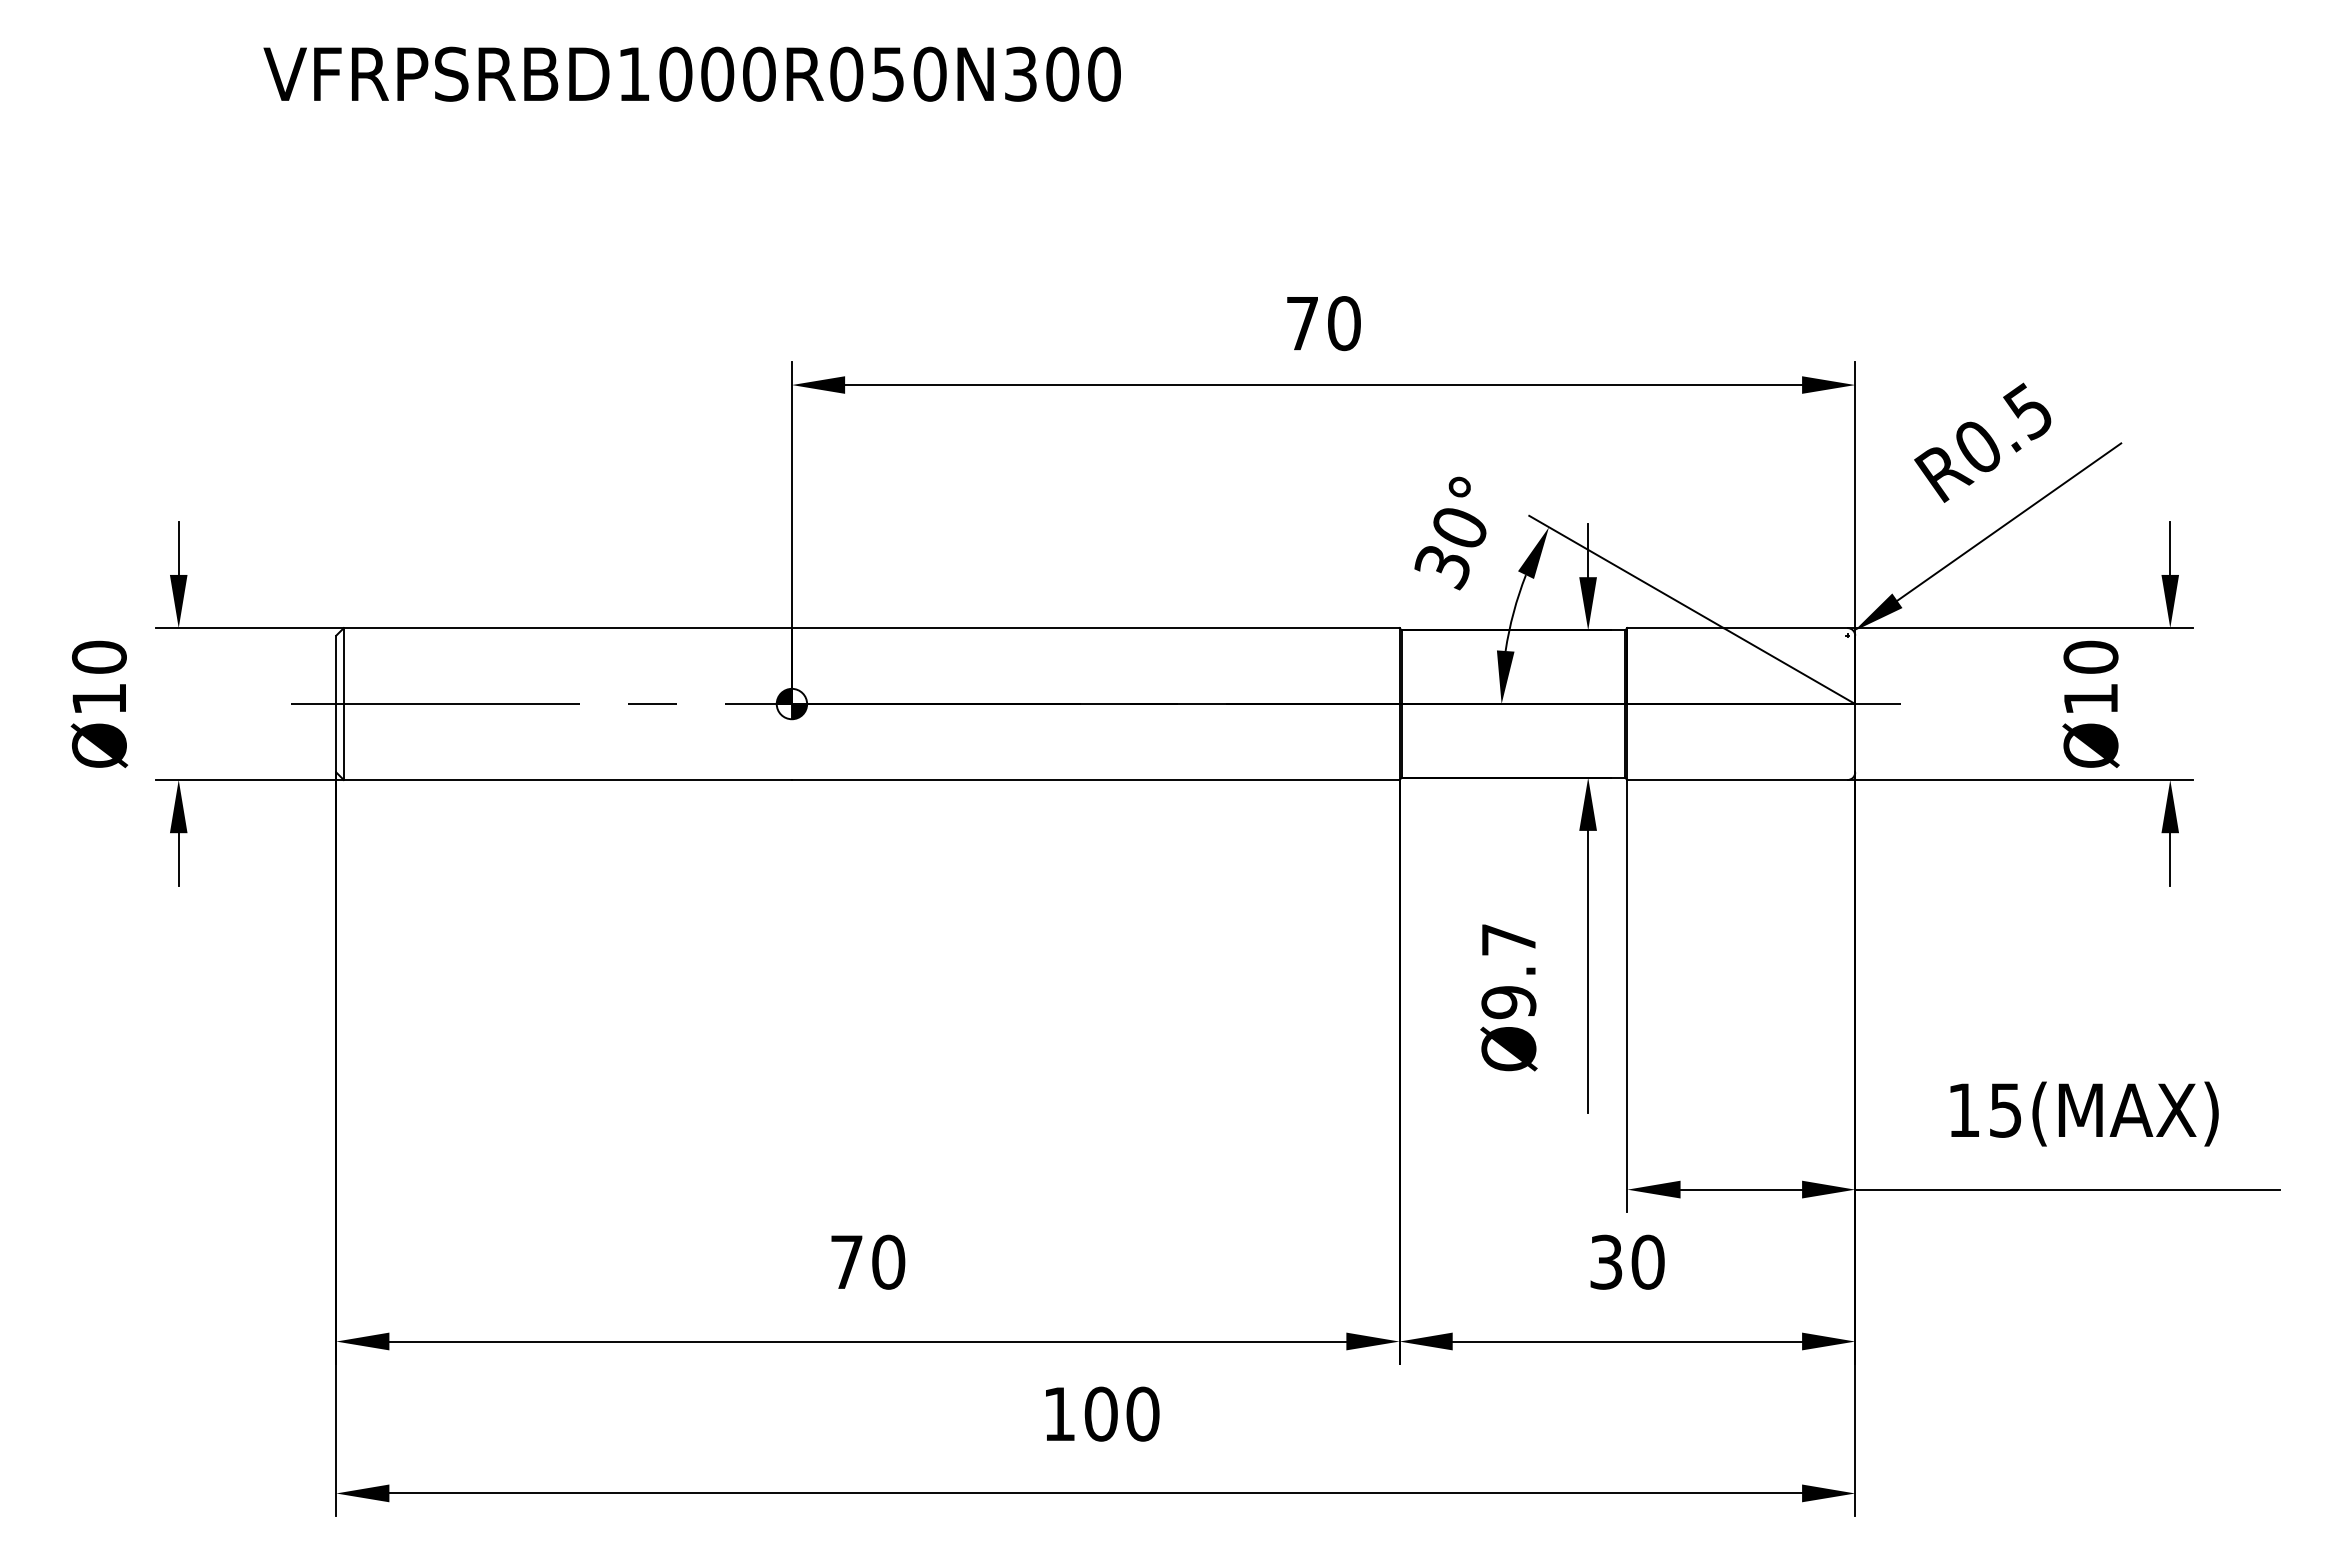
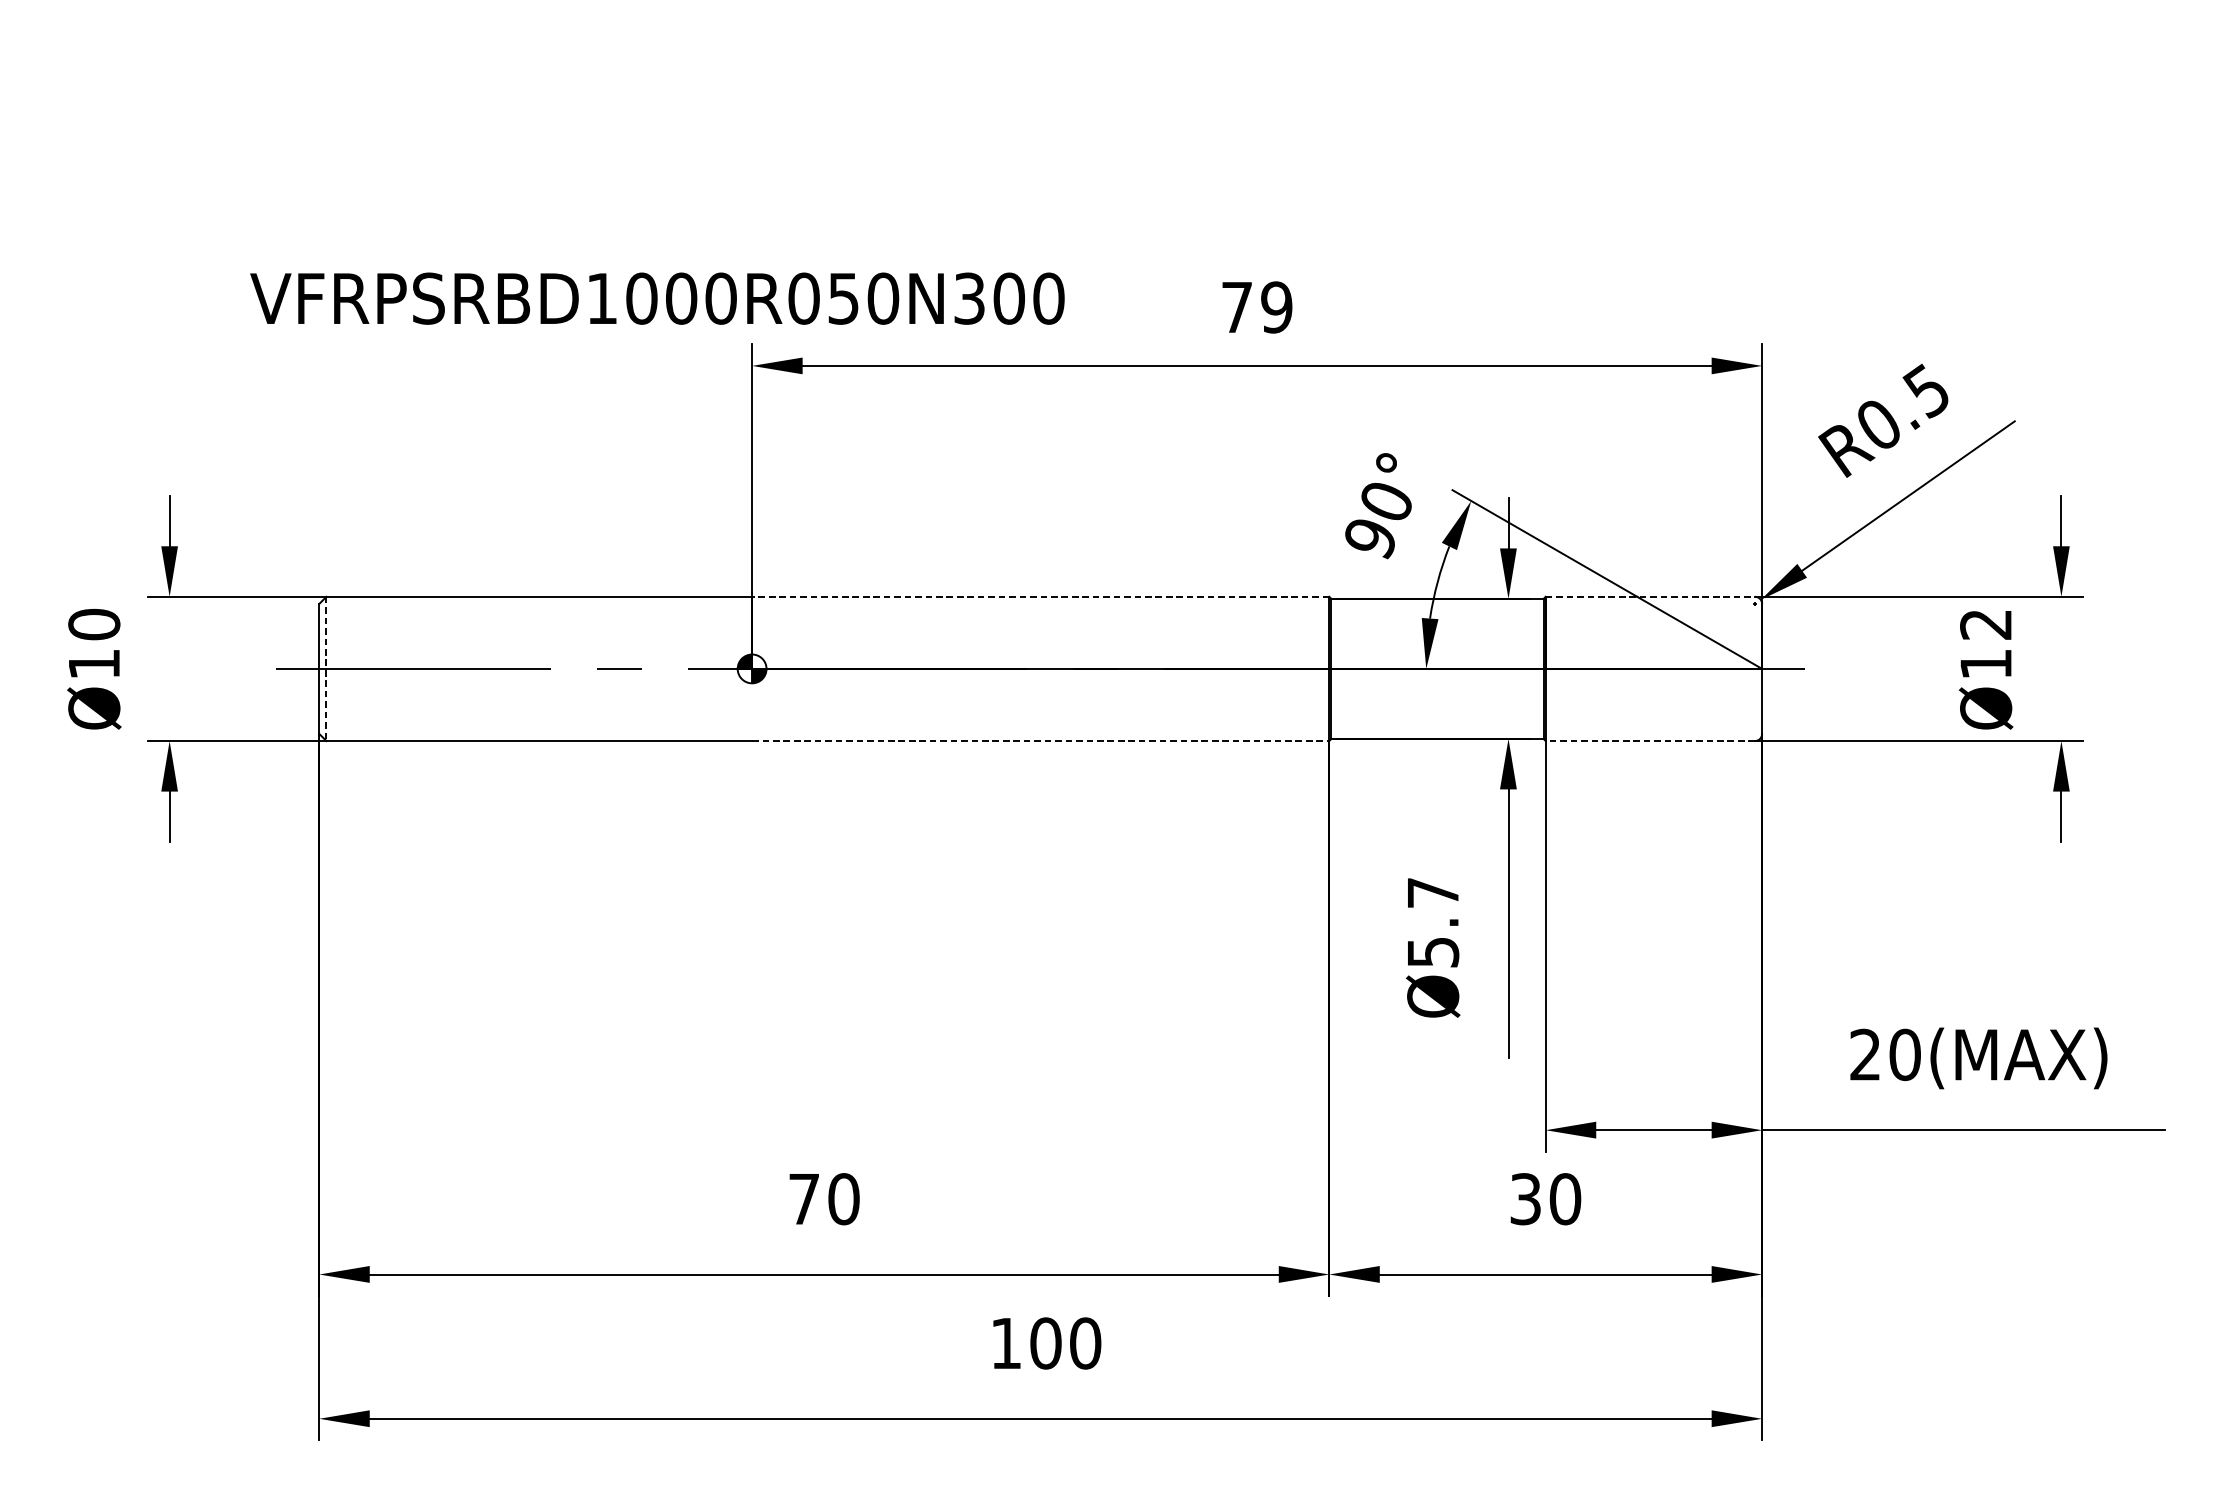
text: (691, 73) -> (656, 297), moved
text: (1343, 323) -> (1276, 307), 70 -> 79
text: (1441, 568) -> (1369, 540), 30° -> 90°
line: (1095, 628) -> (1040, 597), solid -> dashed
line: (1738, 628) -> (1651, 597), solid -> dashed
text: (2090, 656) -> (1985, 623), Ø10 -> Ø12
line: (343, 704) -> (326, 669), solid -> dashed
line: (1095, 780) -> (1040, 741), solid -> dashed
line: (1737, 780) -> (1650, 741), solid -> dashed
text: (1508, 1002) -> (1432, 952), Ø9.7 -> Ø5.7
text: (1985, 1109) -> (1885, 1054), 15(MAX) -> 20(MAX)

